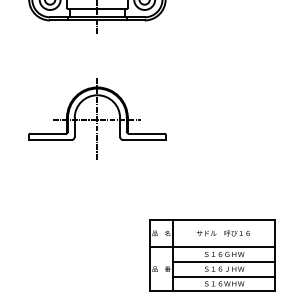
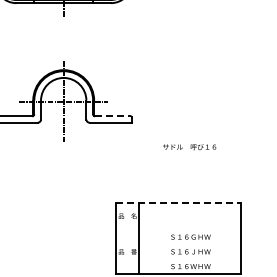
line: (146, 133) -> (112, 116), solid -> dashed
line: (212, 219) -> (178, 202), solid -> dashed
text: (222, 233) -> (188, 147), moved
line: (211, 247) -> (177, 230), removed
line: (223, 261) -> (189, 244), removed
line: (223, 276) -> (189, 259), removed

